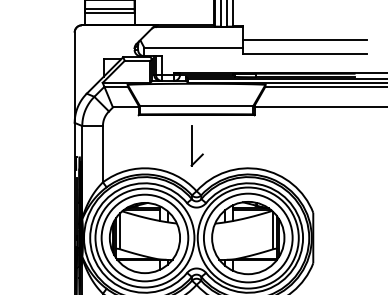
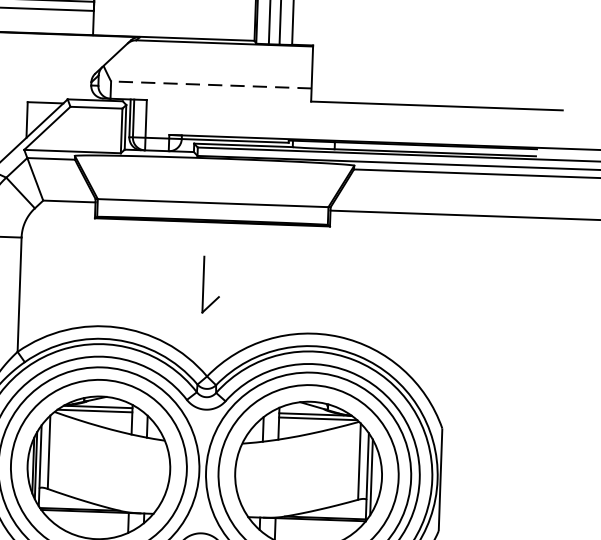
line: (305, 39) -> (438, 76), removed
line: (193, 47) -> (210, 84), solid -> dashed
part: (196, 145) -> (210, 283), size x0.7

